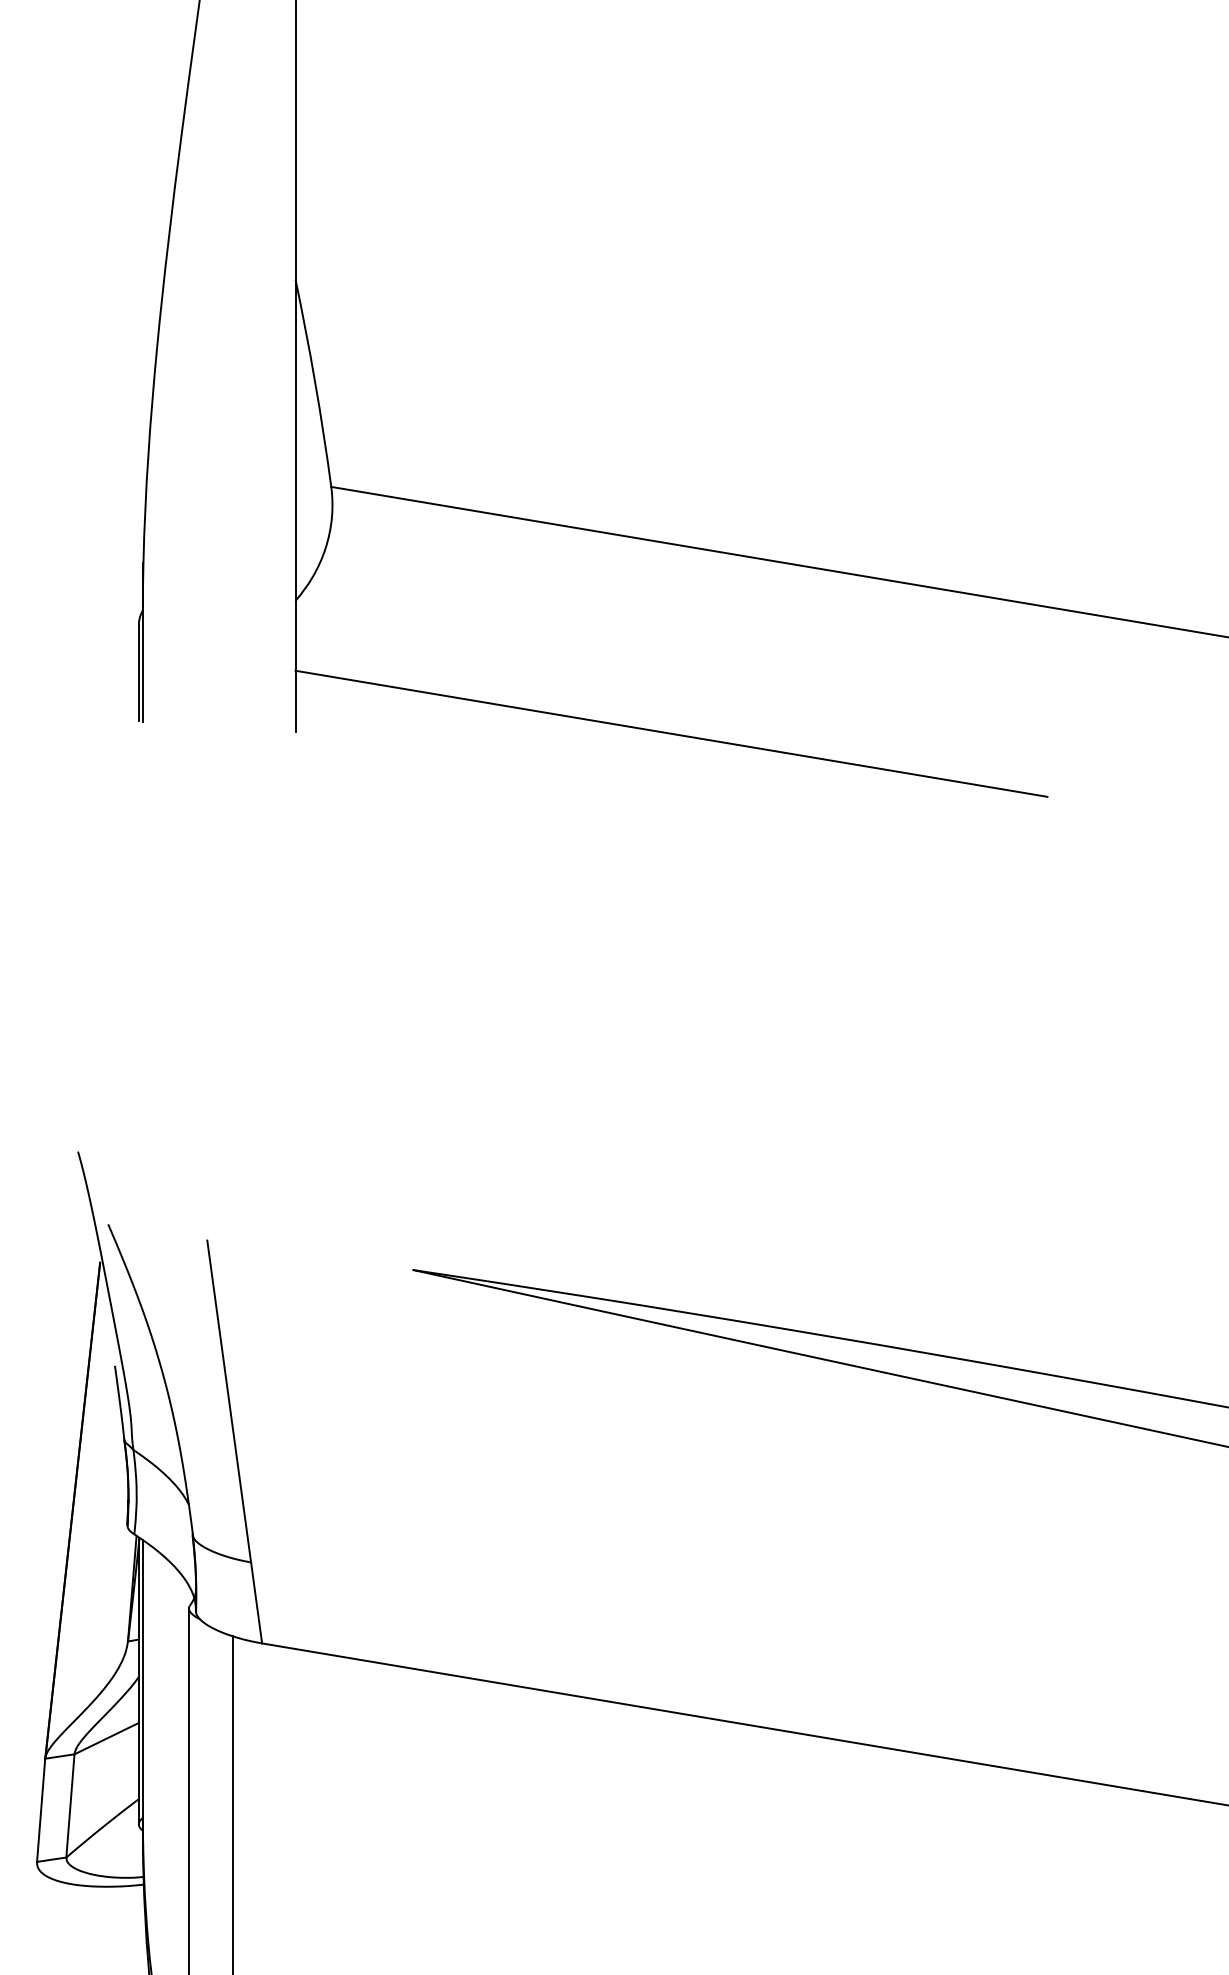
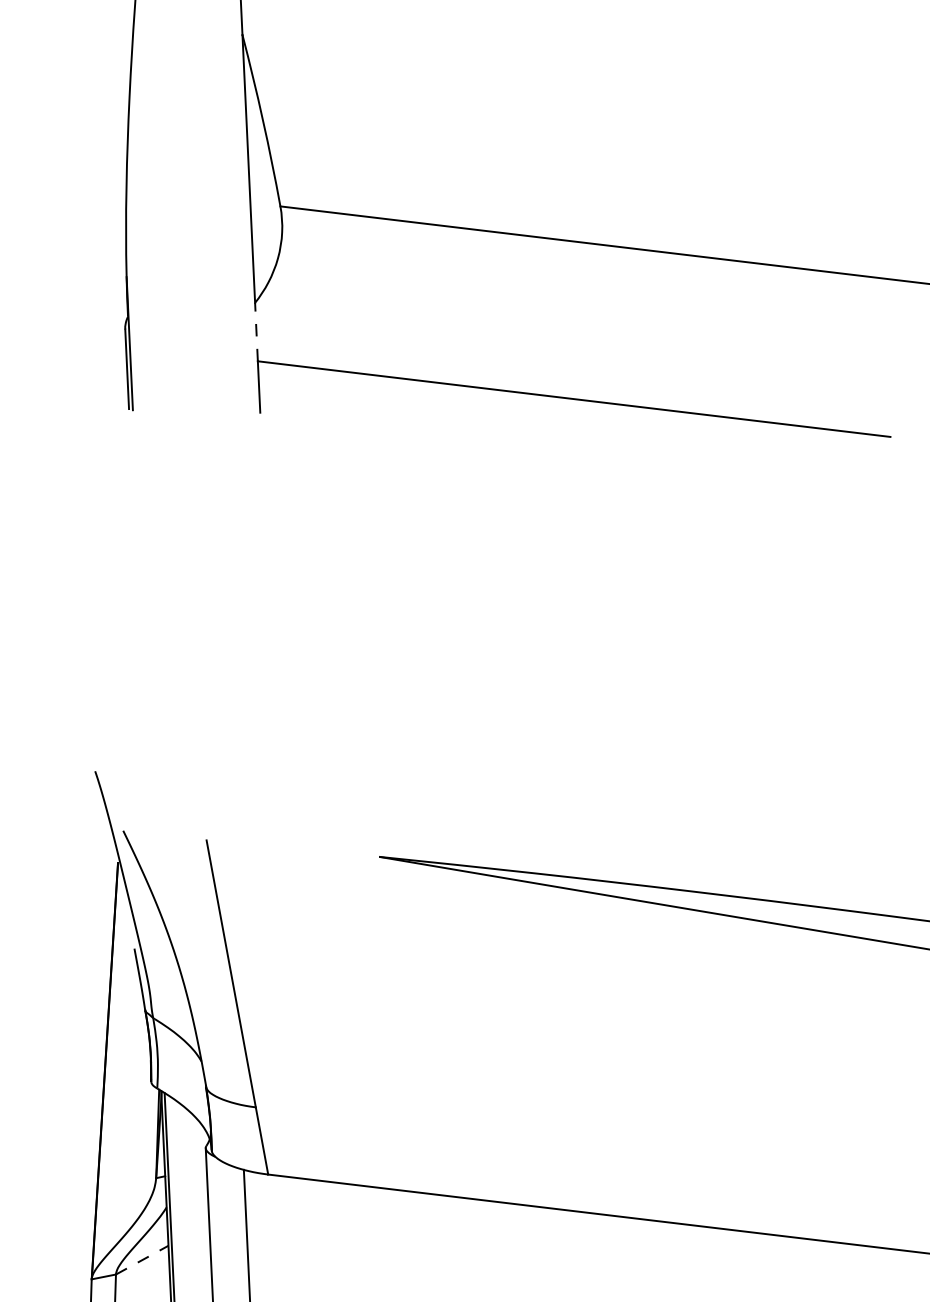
line: (295, 635) -> (256, 331), solid -> dashed
line: (106, 1738) -> (142, 1260), solid -> dashed

